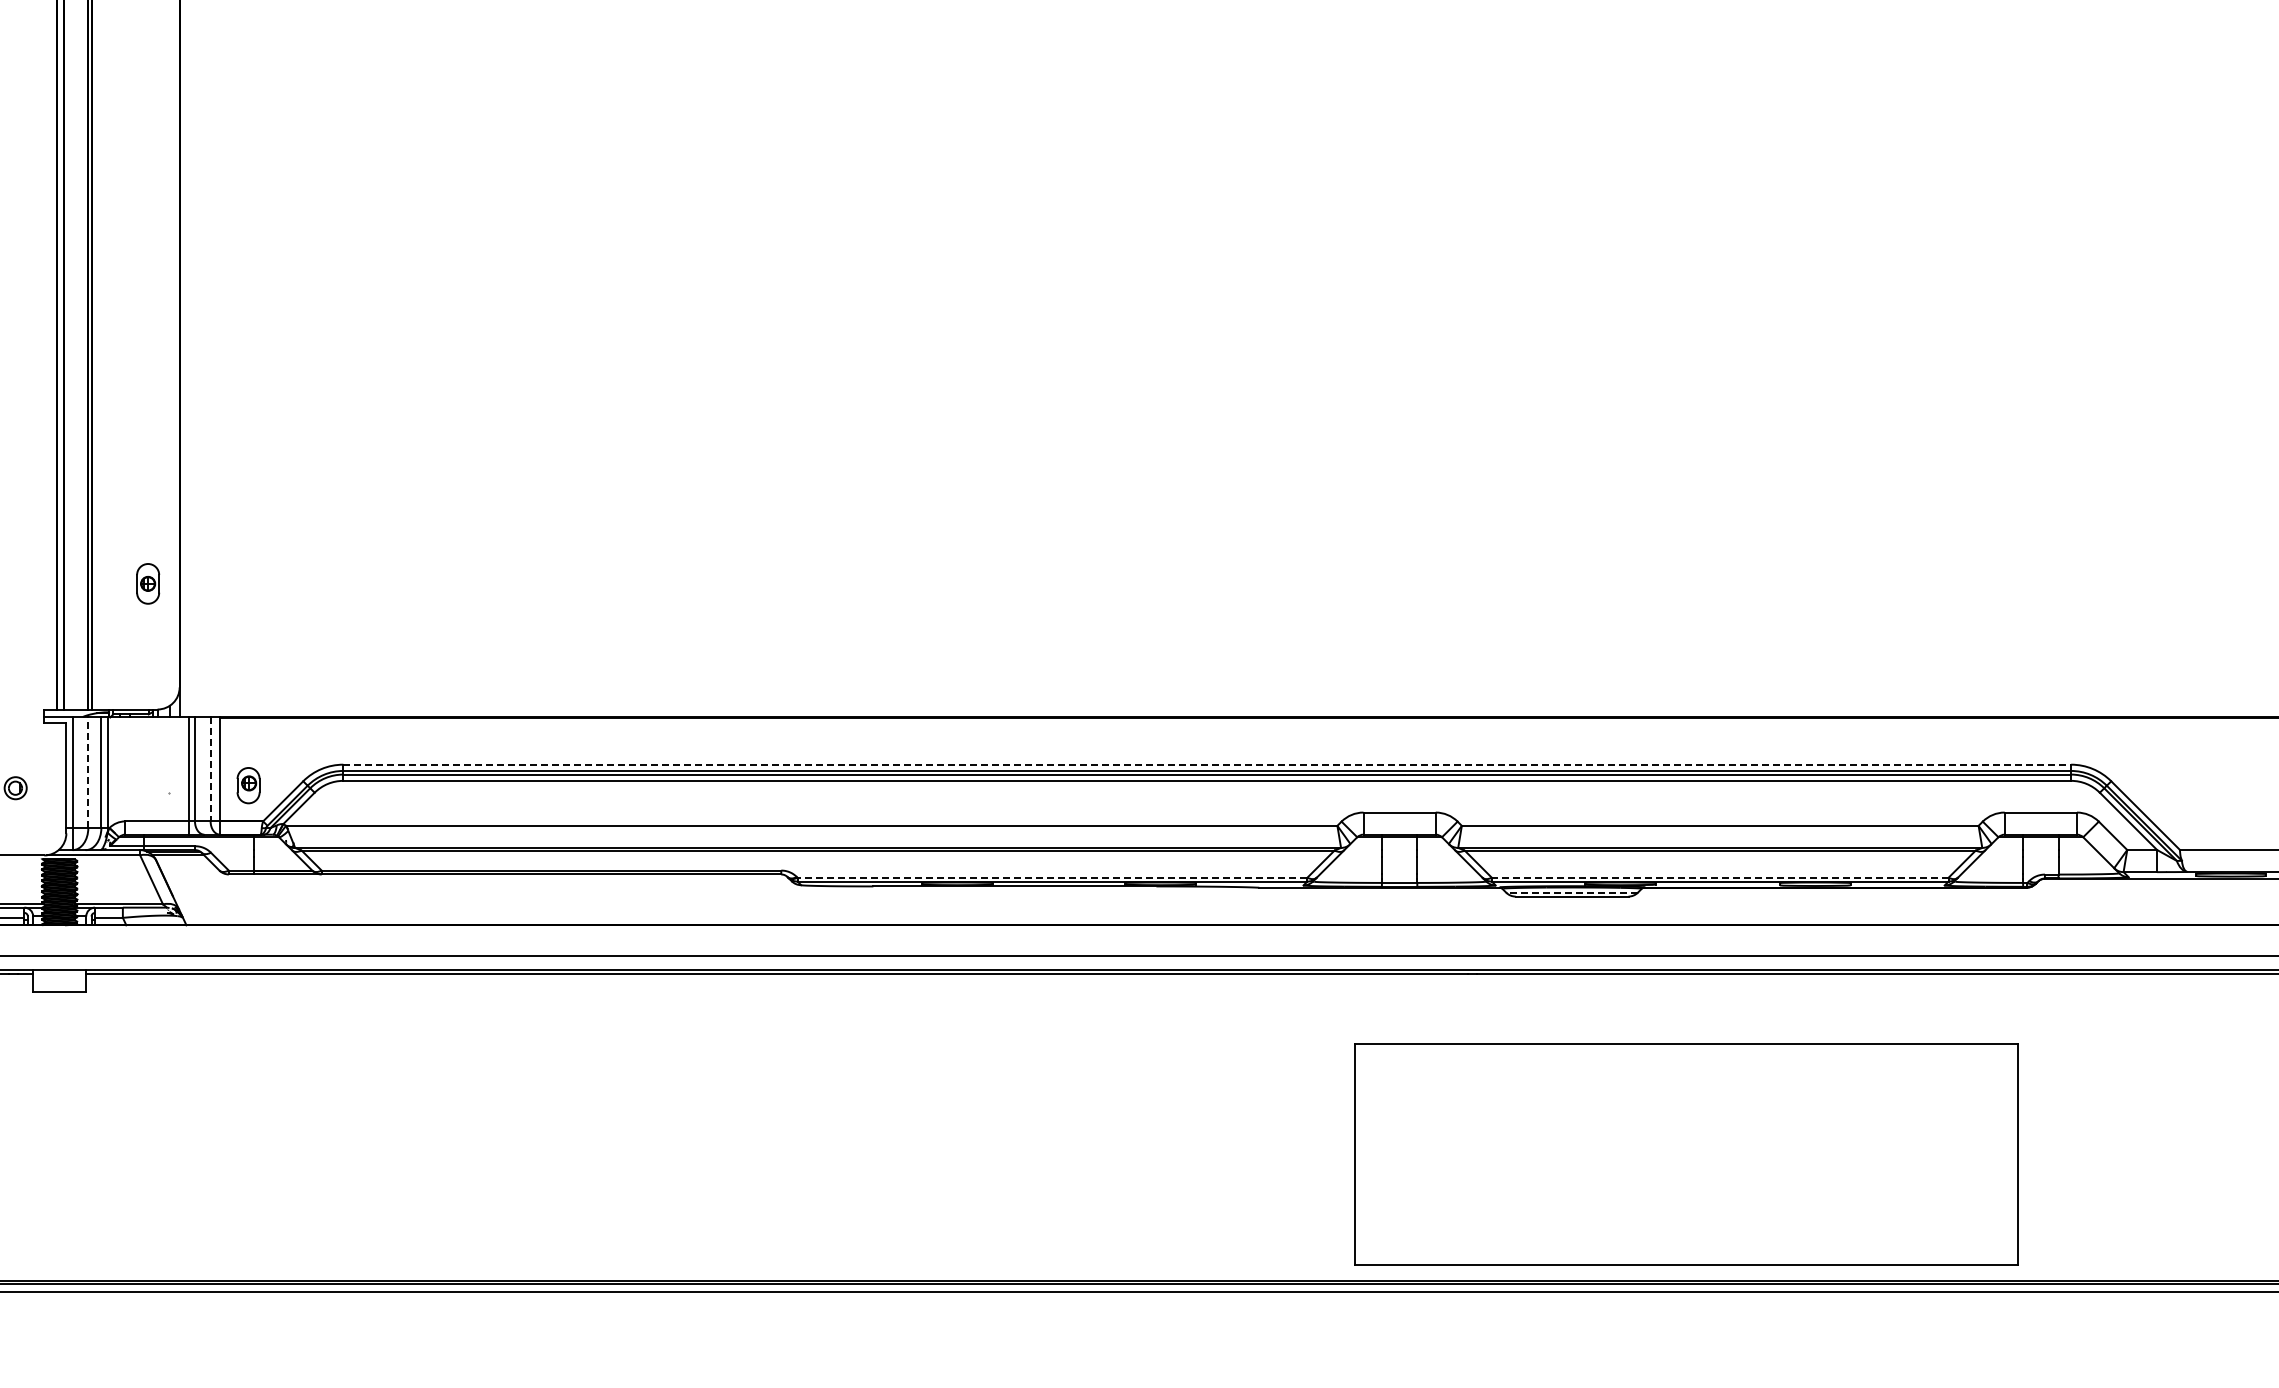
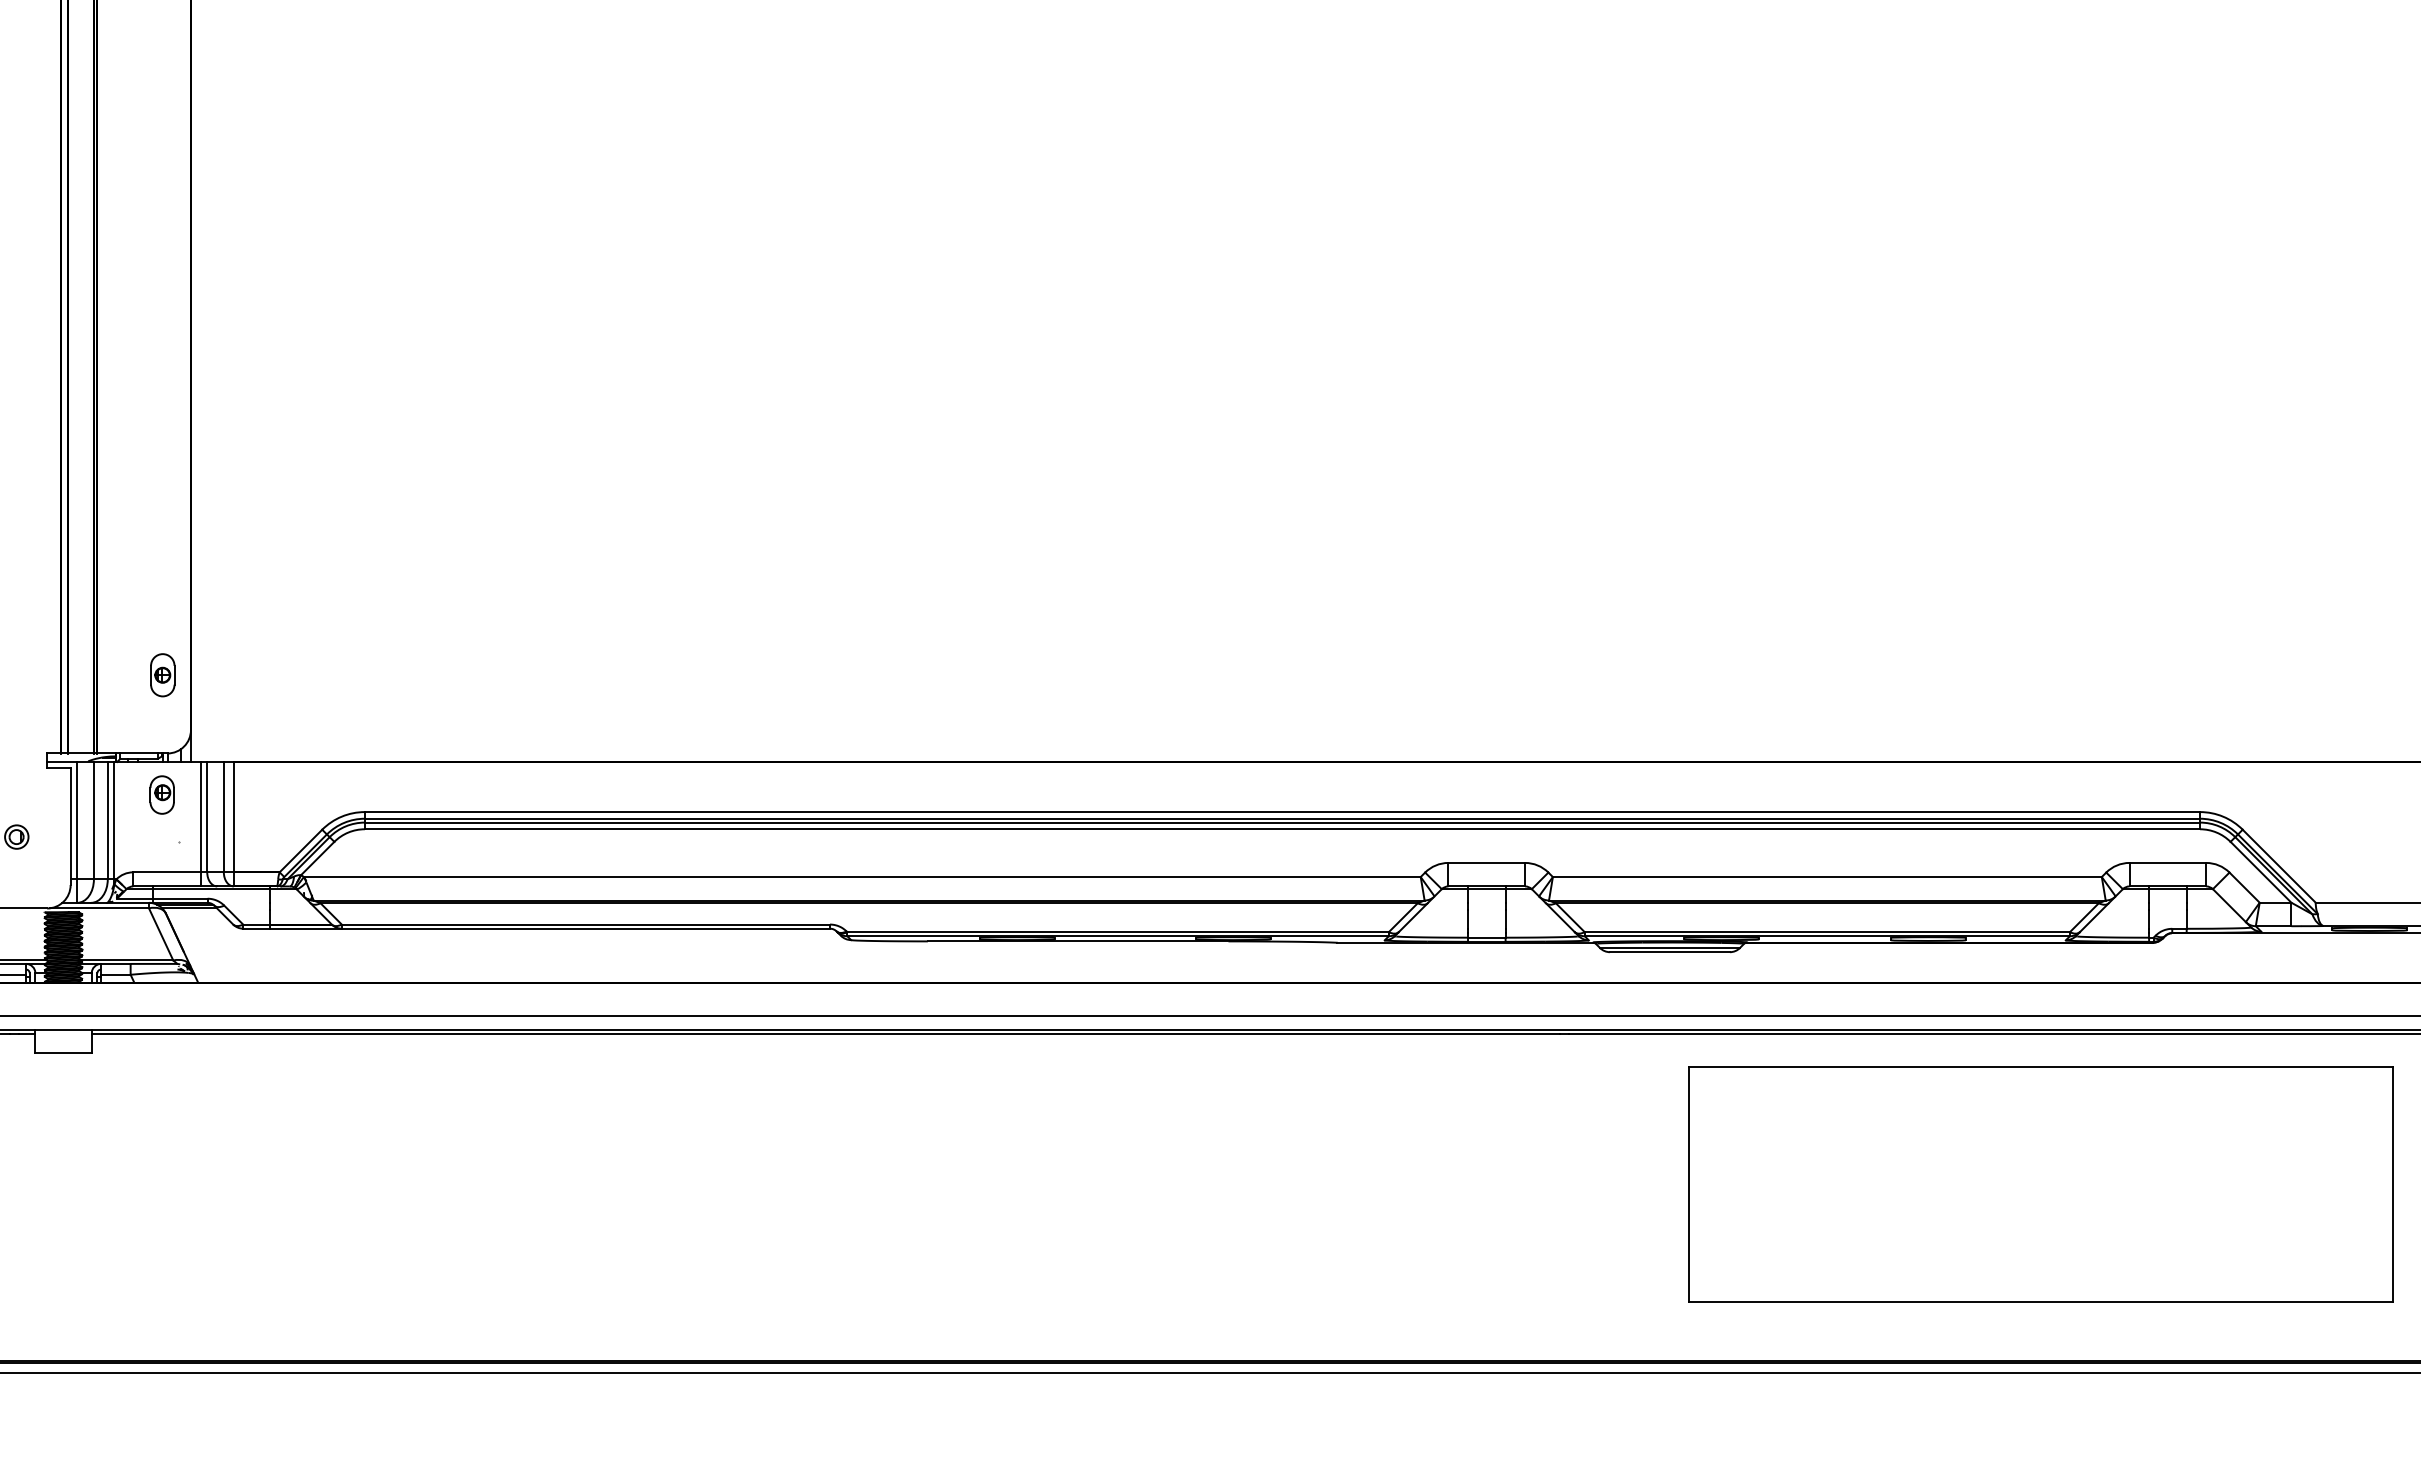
part: (148, 583) -> (163, 674), moved
line: (1207, 764) -> (1282, 811), dashed -> solid
line: (210, 769) -> (223, 817), dashed -> solid
line: (88, 772) -> (94, 820), dashed -> solid
part: (248, 785) -> (162, 794), moved
line: (1052, 877) -> (1118, 931), dashed -> solid
line: (1719, 877) -> (1826, 931), dashed -> solid
line: (1572, 892) -> (1670, 947), dashed -> solid
part: (1686, 1154) -> (2041, 1184), moved

